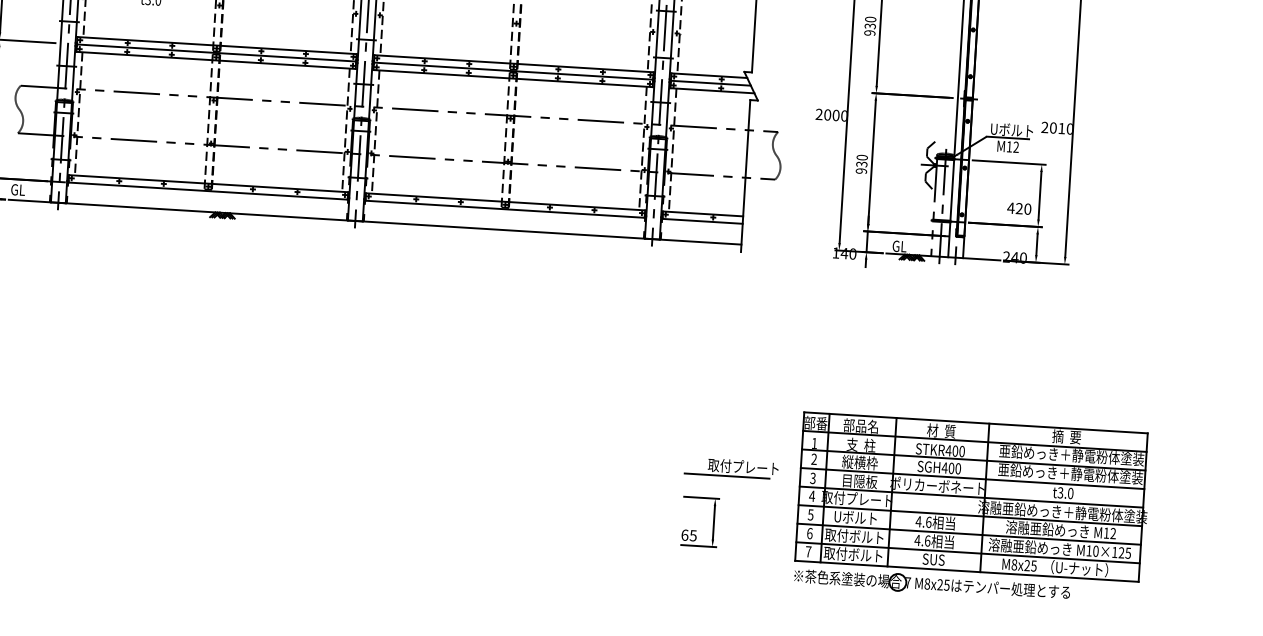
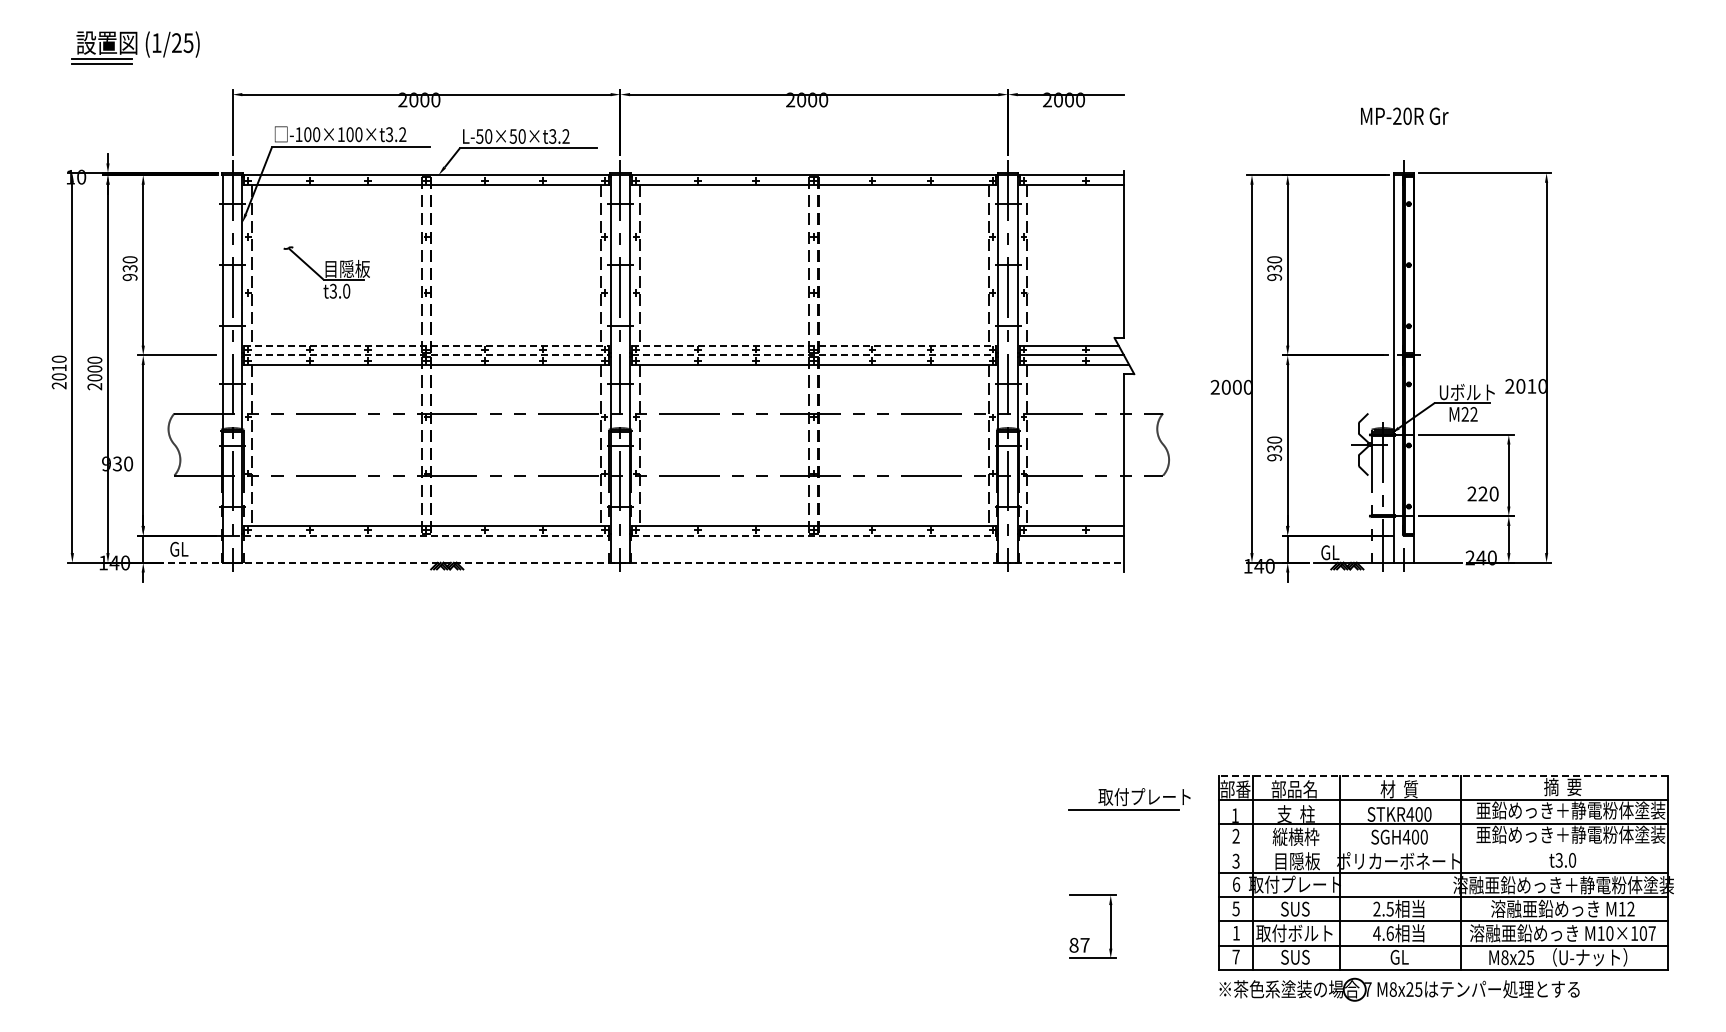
line: (217, 45) -> (426, 345), solid -> dashed
line: (216, 53) -> (426, 355), solid -> dashed
line: (514, 63) -> (814, 345), solid -> dashed
line: (513, 71) -> (814, 355), solid -> dashed
text: (1008, 146) -> (1464, 414), M12 -> M22
line: (208, 190) -> (426, 535), solid -> dashed
text: (1010, 207) -> (1471, 493), 420 -> 220
line: (505, 209) -> (814, 535), solid -> dashed
line: (375, 221) -> (646, 562), solid -> dashed
line: (975, 422) -> (1443, 775), solid -> dashed
part: (731, 468) -> (1129, 799), moved
line: (972, 478) -> (1443, 848), removed
text: (812, 496) -> (1236, 884), 4 -> 6
text: (855, 517) -> (1294, 908), Uボルト -> SUS
text: (923, 521) -> (1383, 908), 4.6 -> 2.5
text: (809, 533) -> (1236, 932), 6 -> 1
text: (689, 534) -> (1079, 944), 65 -> 87
text: (1124, 553) -> (1647, 933), M10×125 -> M10×107
text: (853, 554) -> (1294, 957), 取付ボルト -> SUS
text: (933, 559) -> (1399, 956), SUS -> GL

